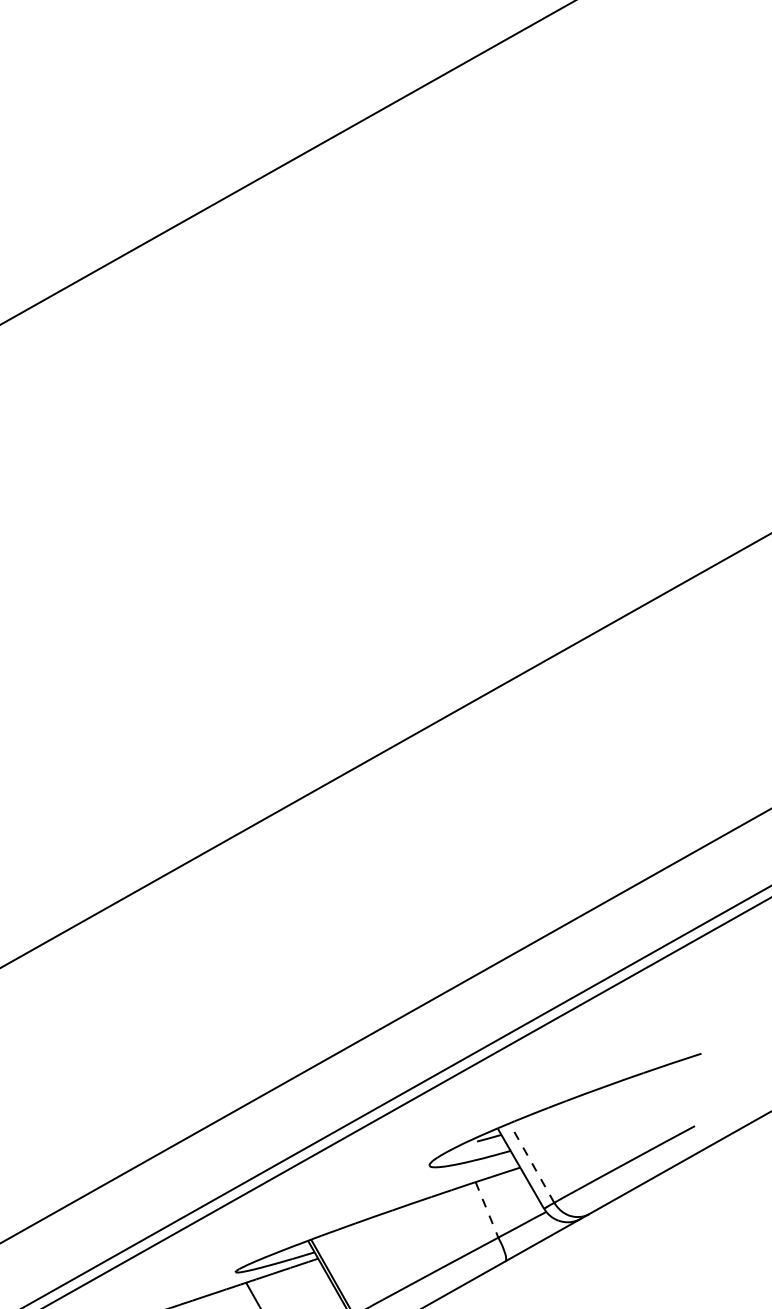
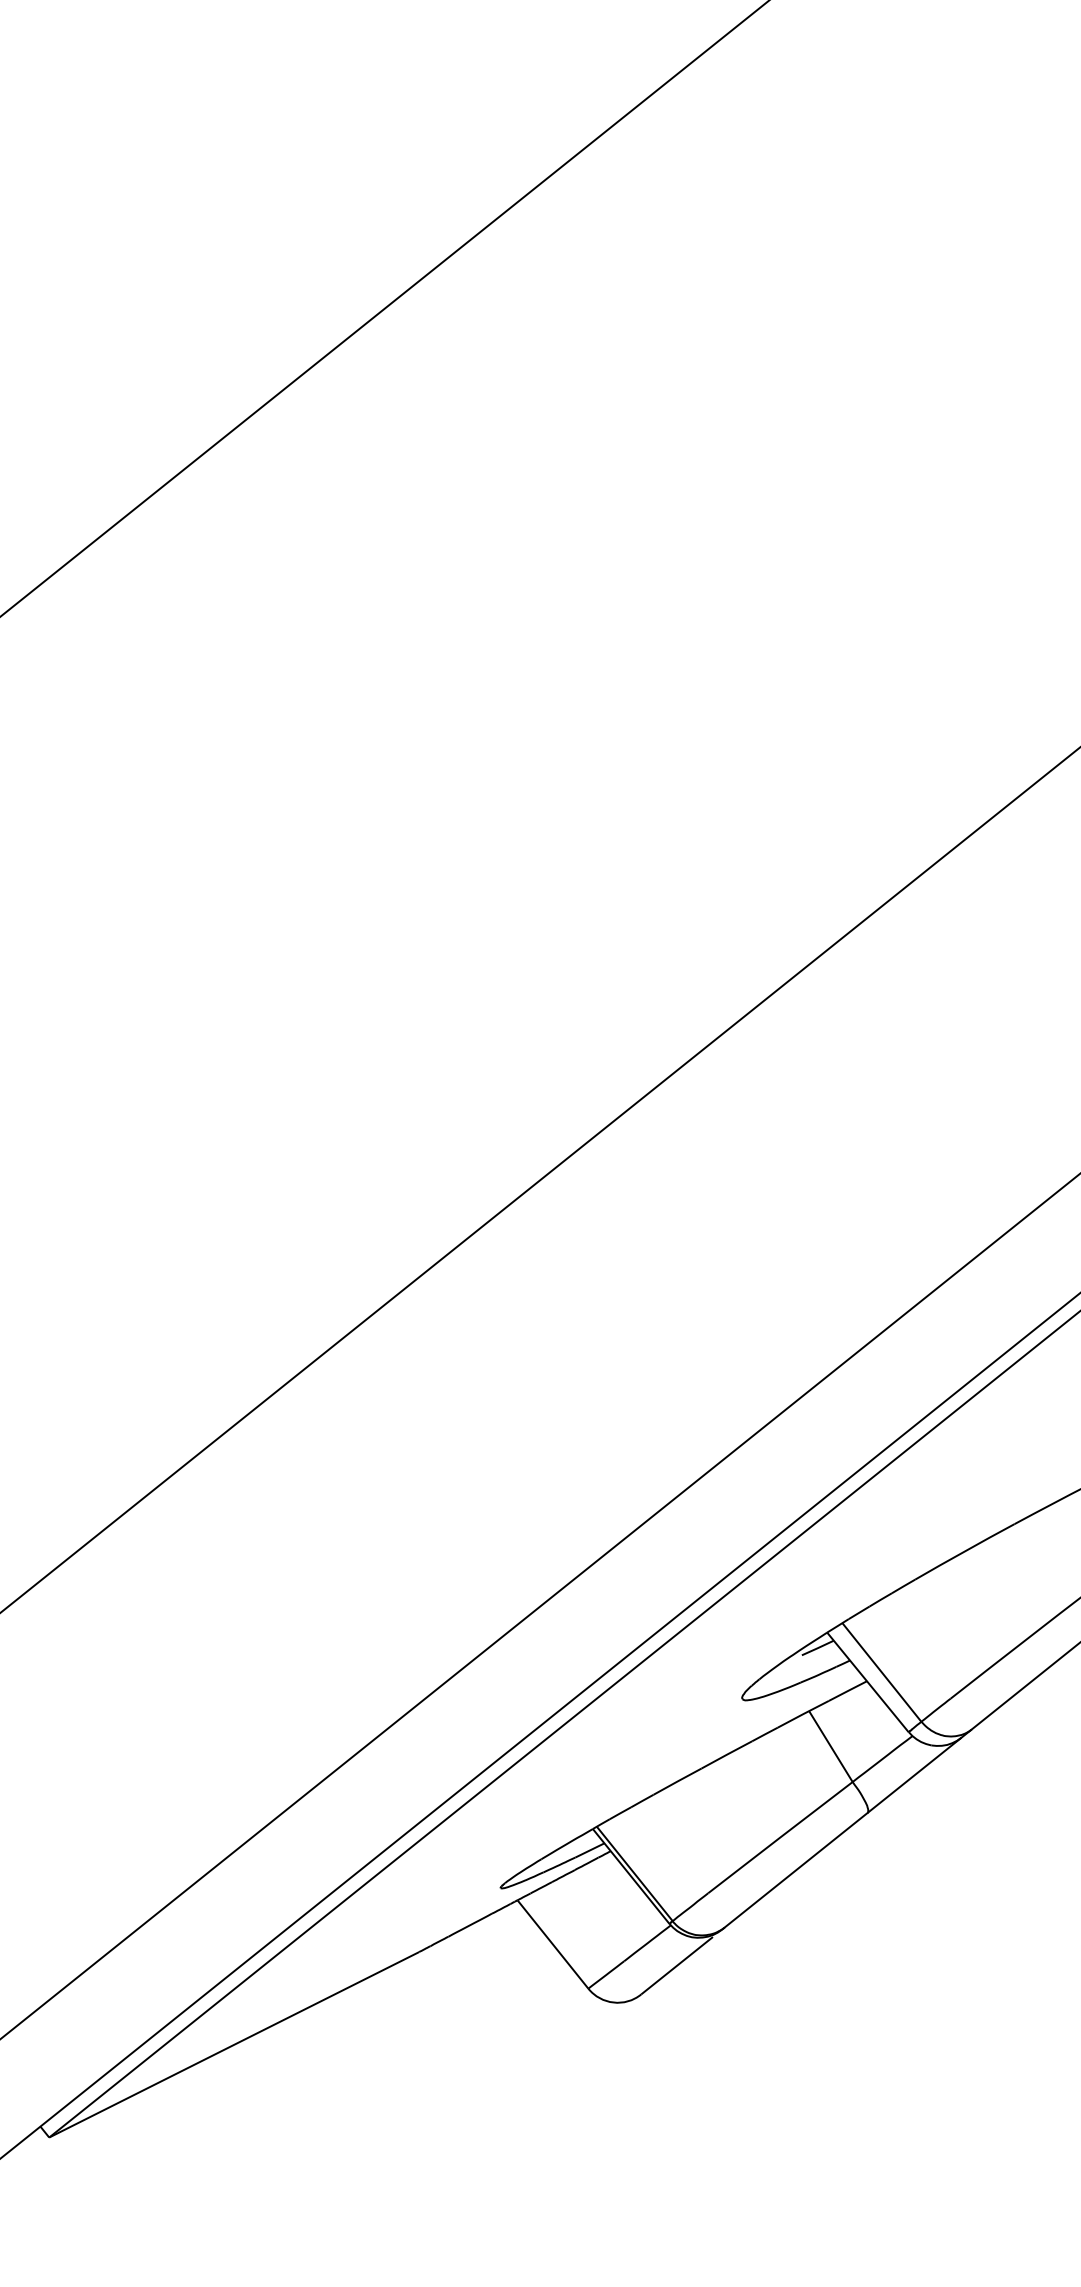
line: (531, 1163) -> (881, 1672), dashed -> solid
line: (486, 1209) -> (830, 1746), dashed -> solid

